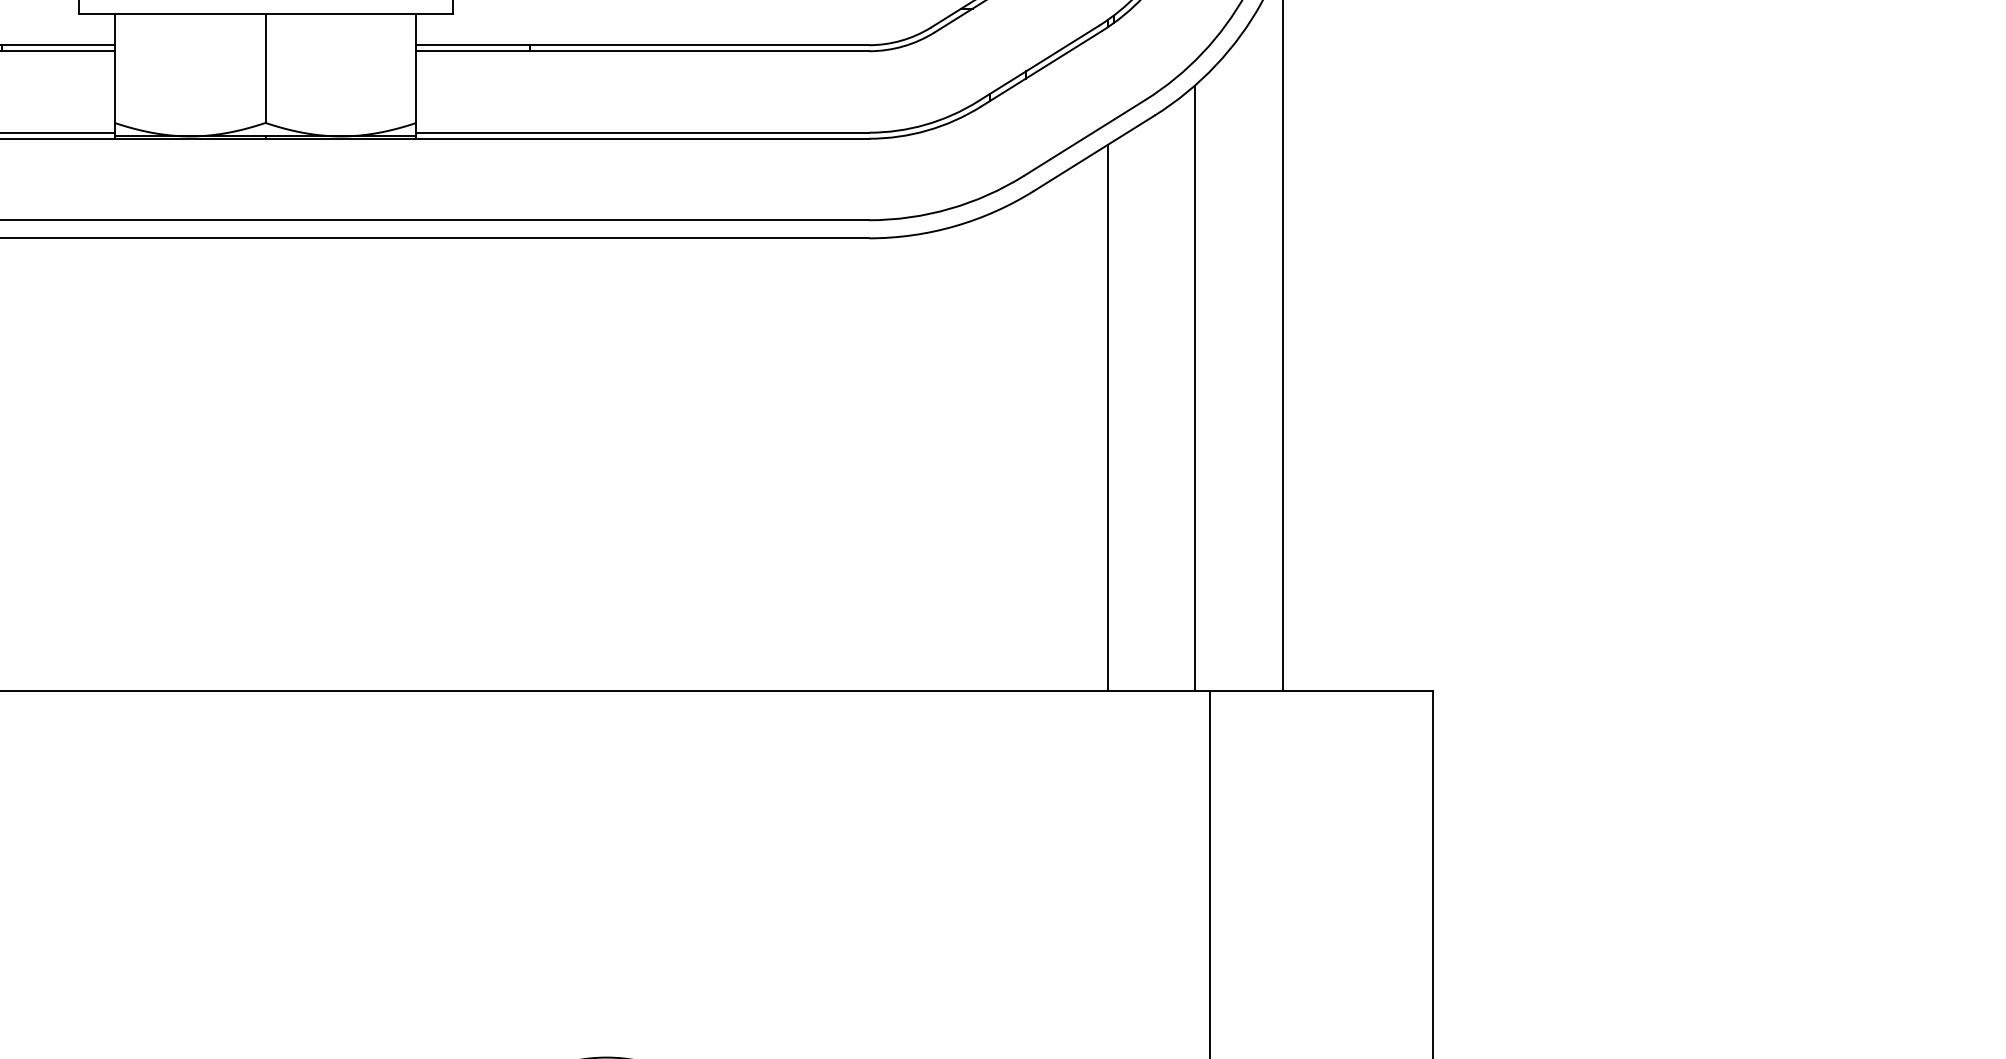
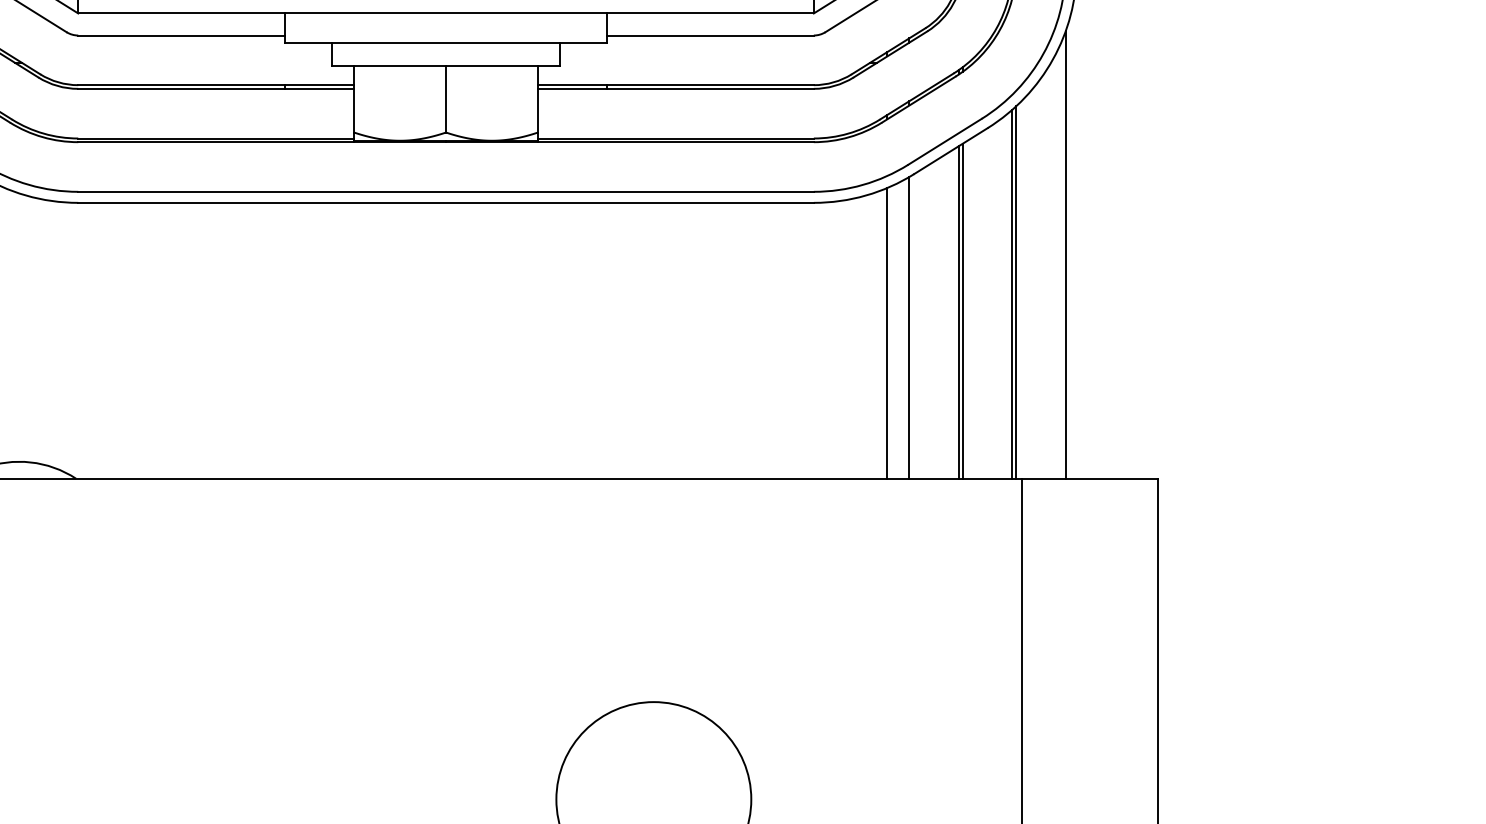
line: (1201, 385) -> (1016, 292), added
line: (1113, 414) -> (962, 310), added
line: (1026, 442) -> (909, 327), added
line: (990, 452) -> (887, 333), added

